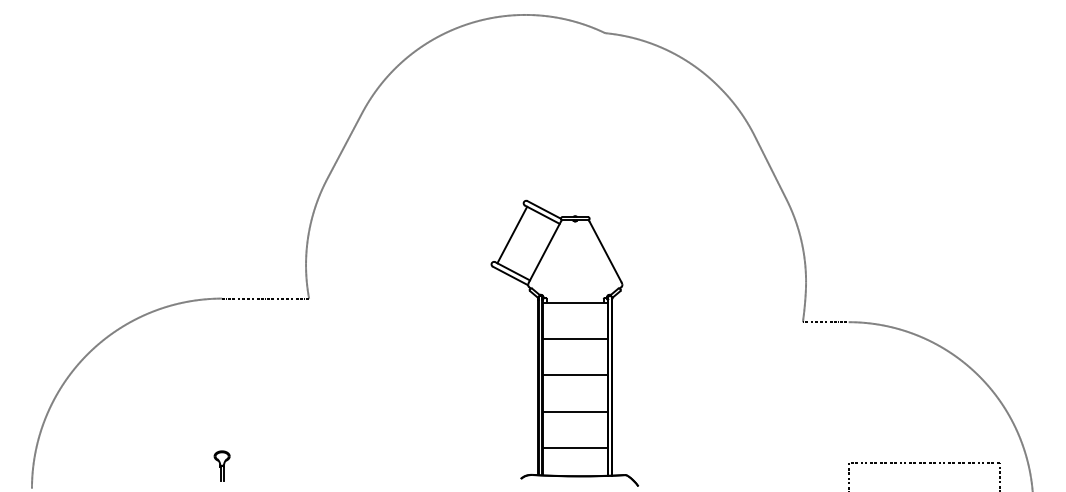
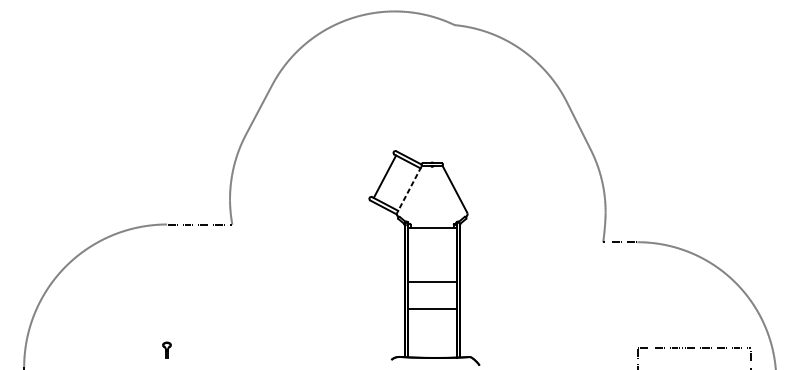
line: (544, 251) -> (409, 189), solid -> dashed
line: (574, 339) -> (431, 255), removed
line: (574, 447) -> (431, 336), removed
part: (221, 465) -> (166, 349), size x0.7

